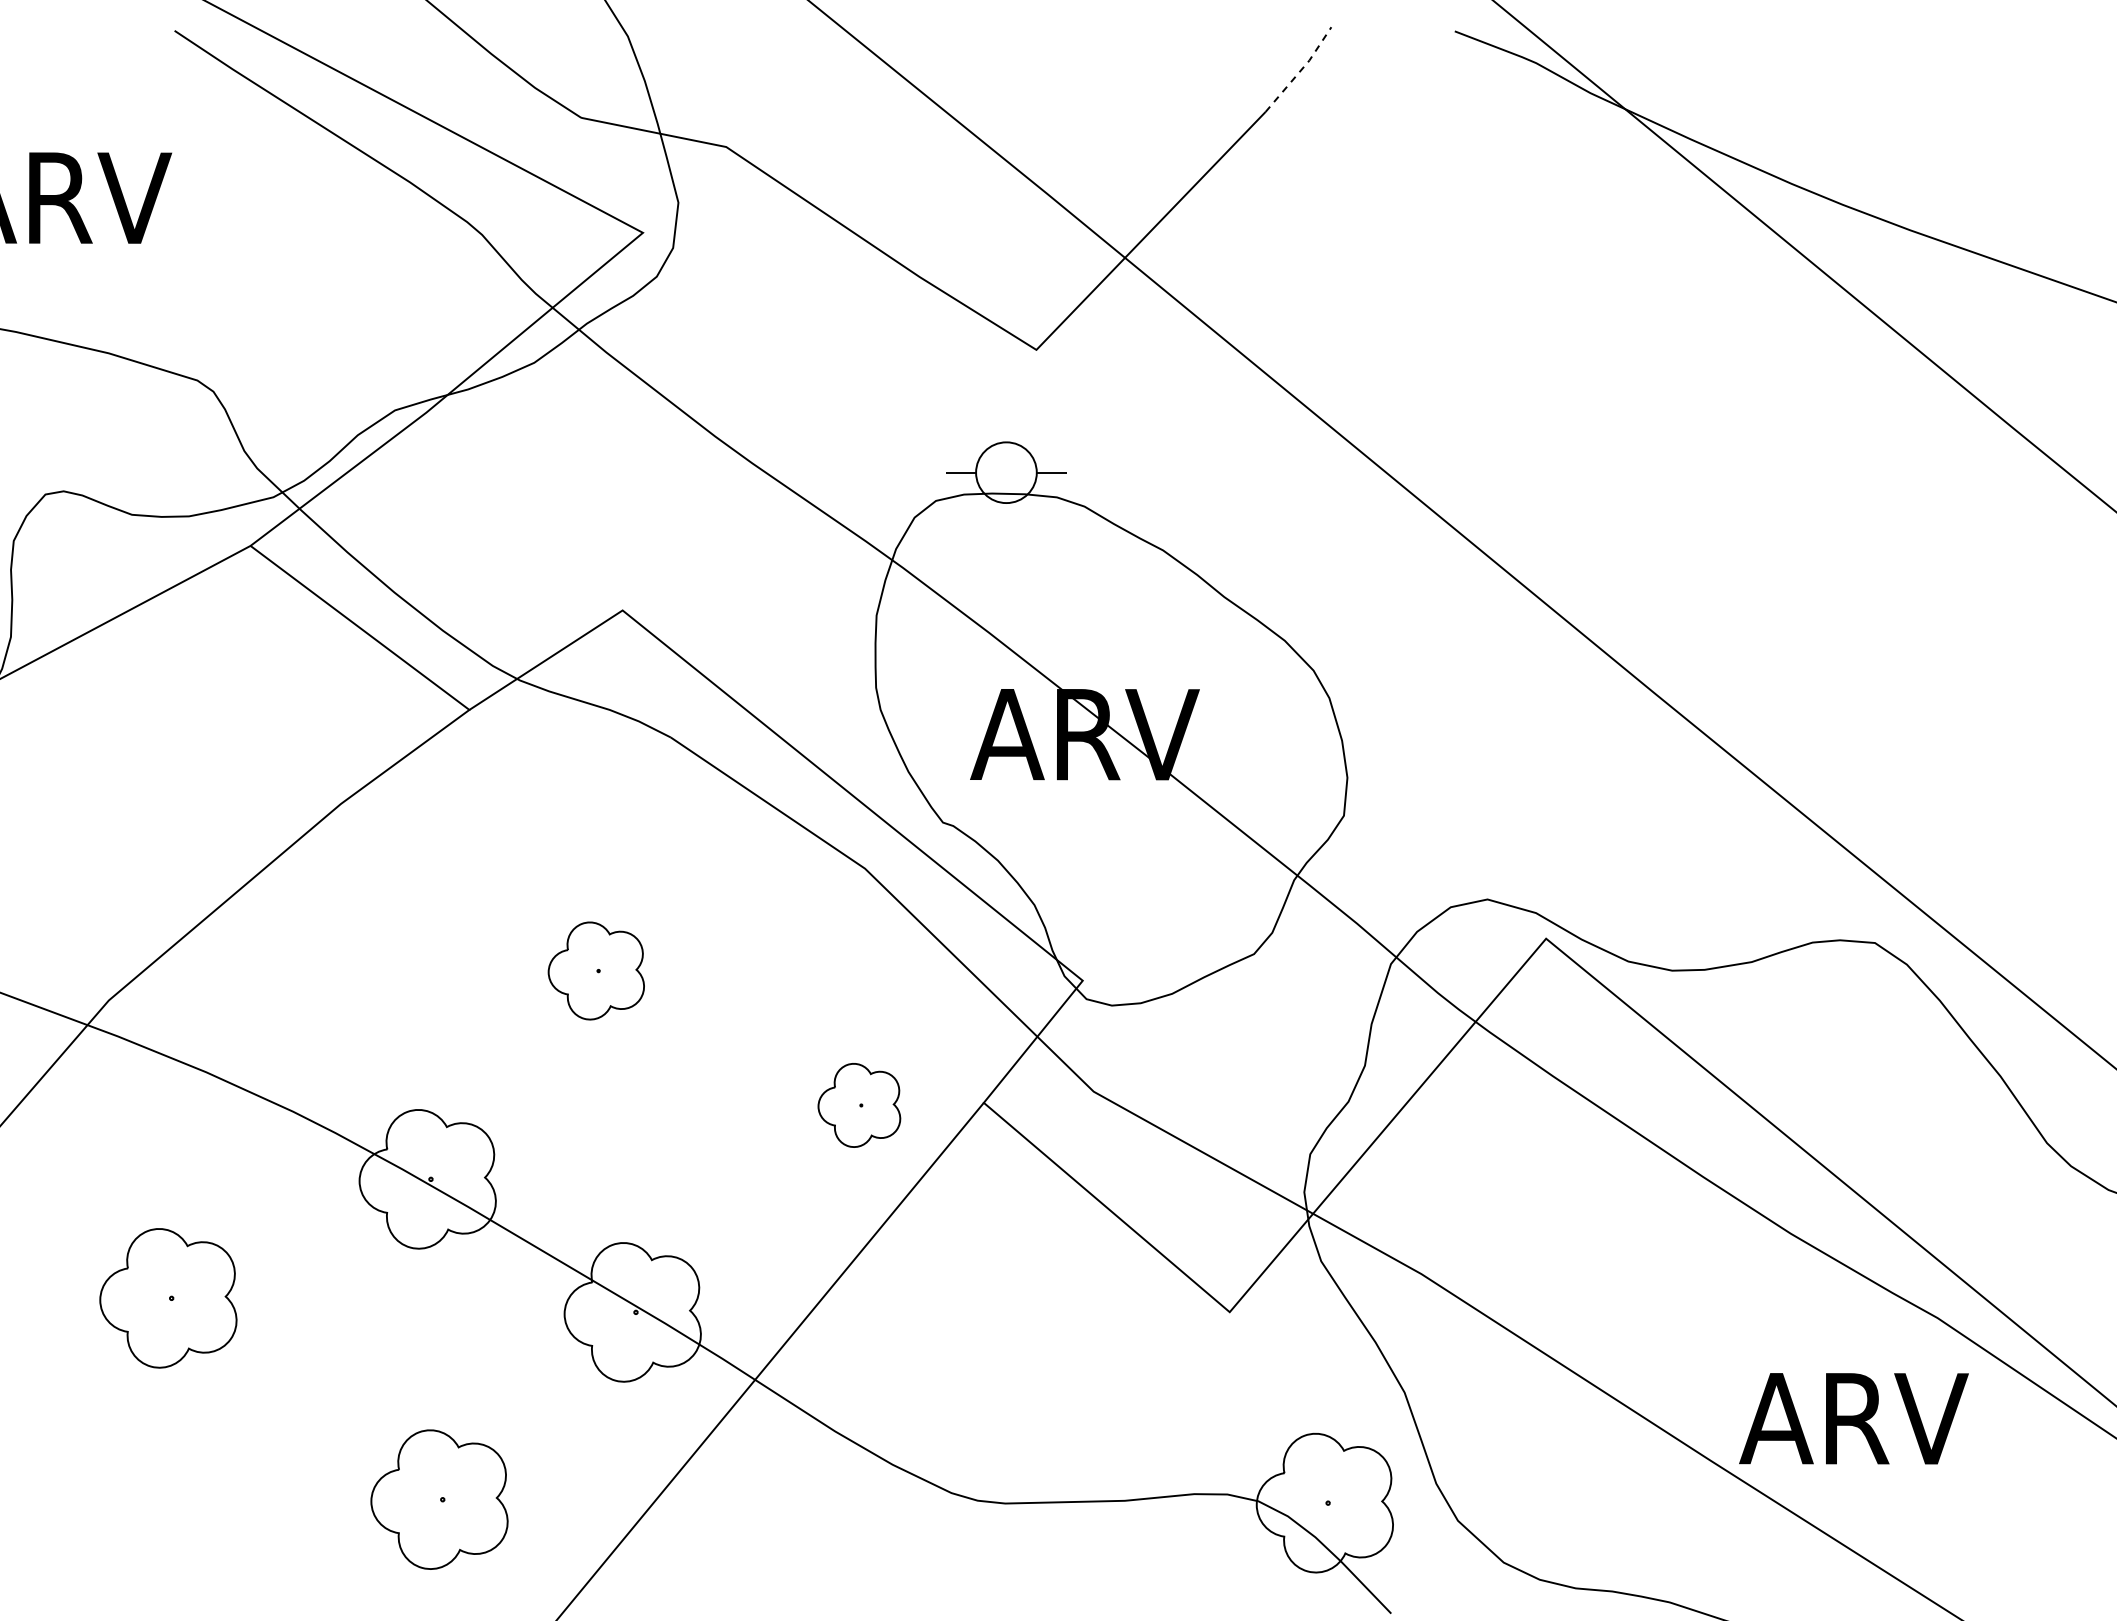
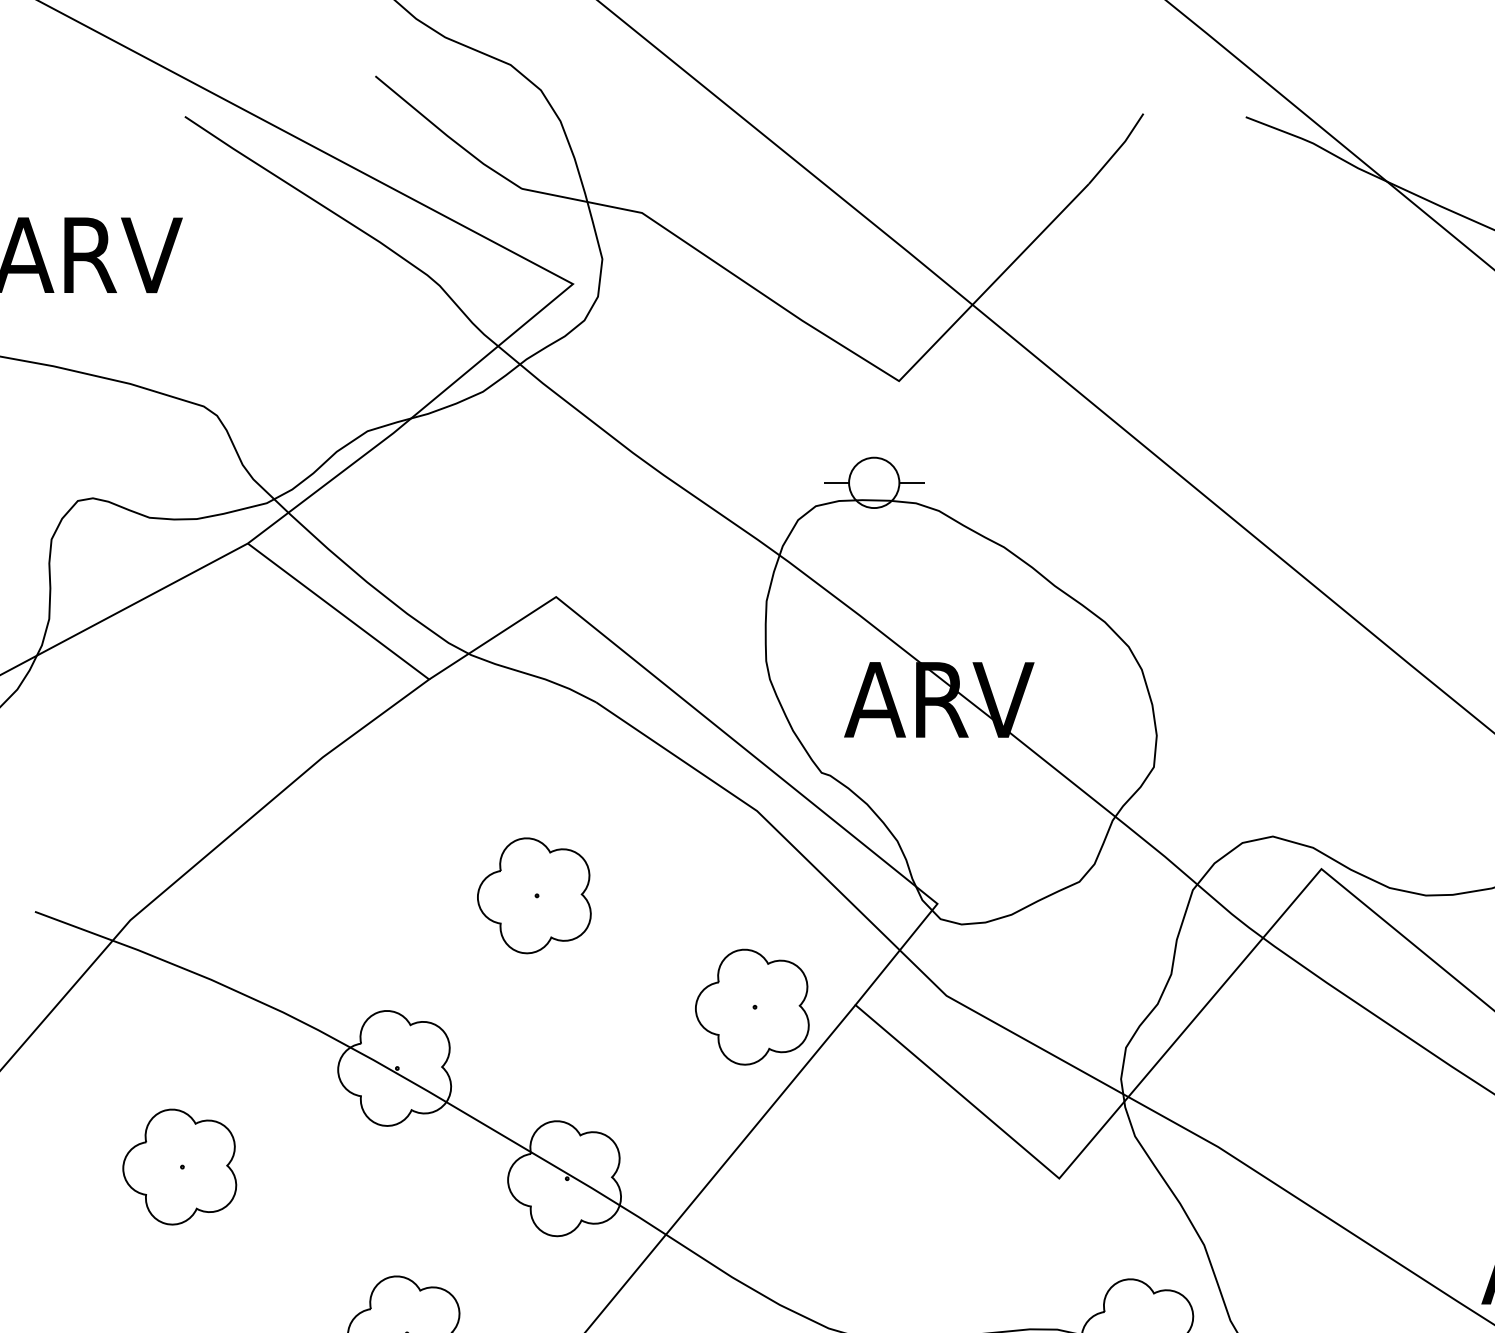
line: (1301, 70) -> (1118, 149), dashed -> solid
part: (596, 970) -> (534, 895), size x1.43
part: (859, 1105) -> (752, 1007), size x1.67

